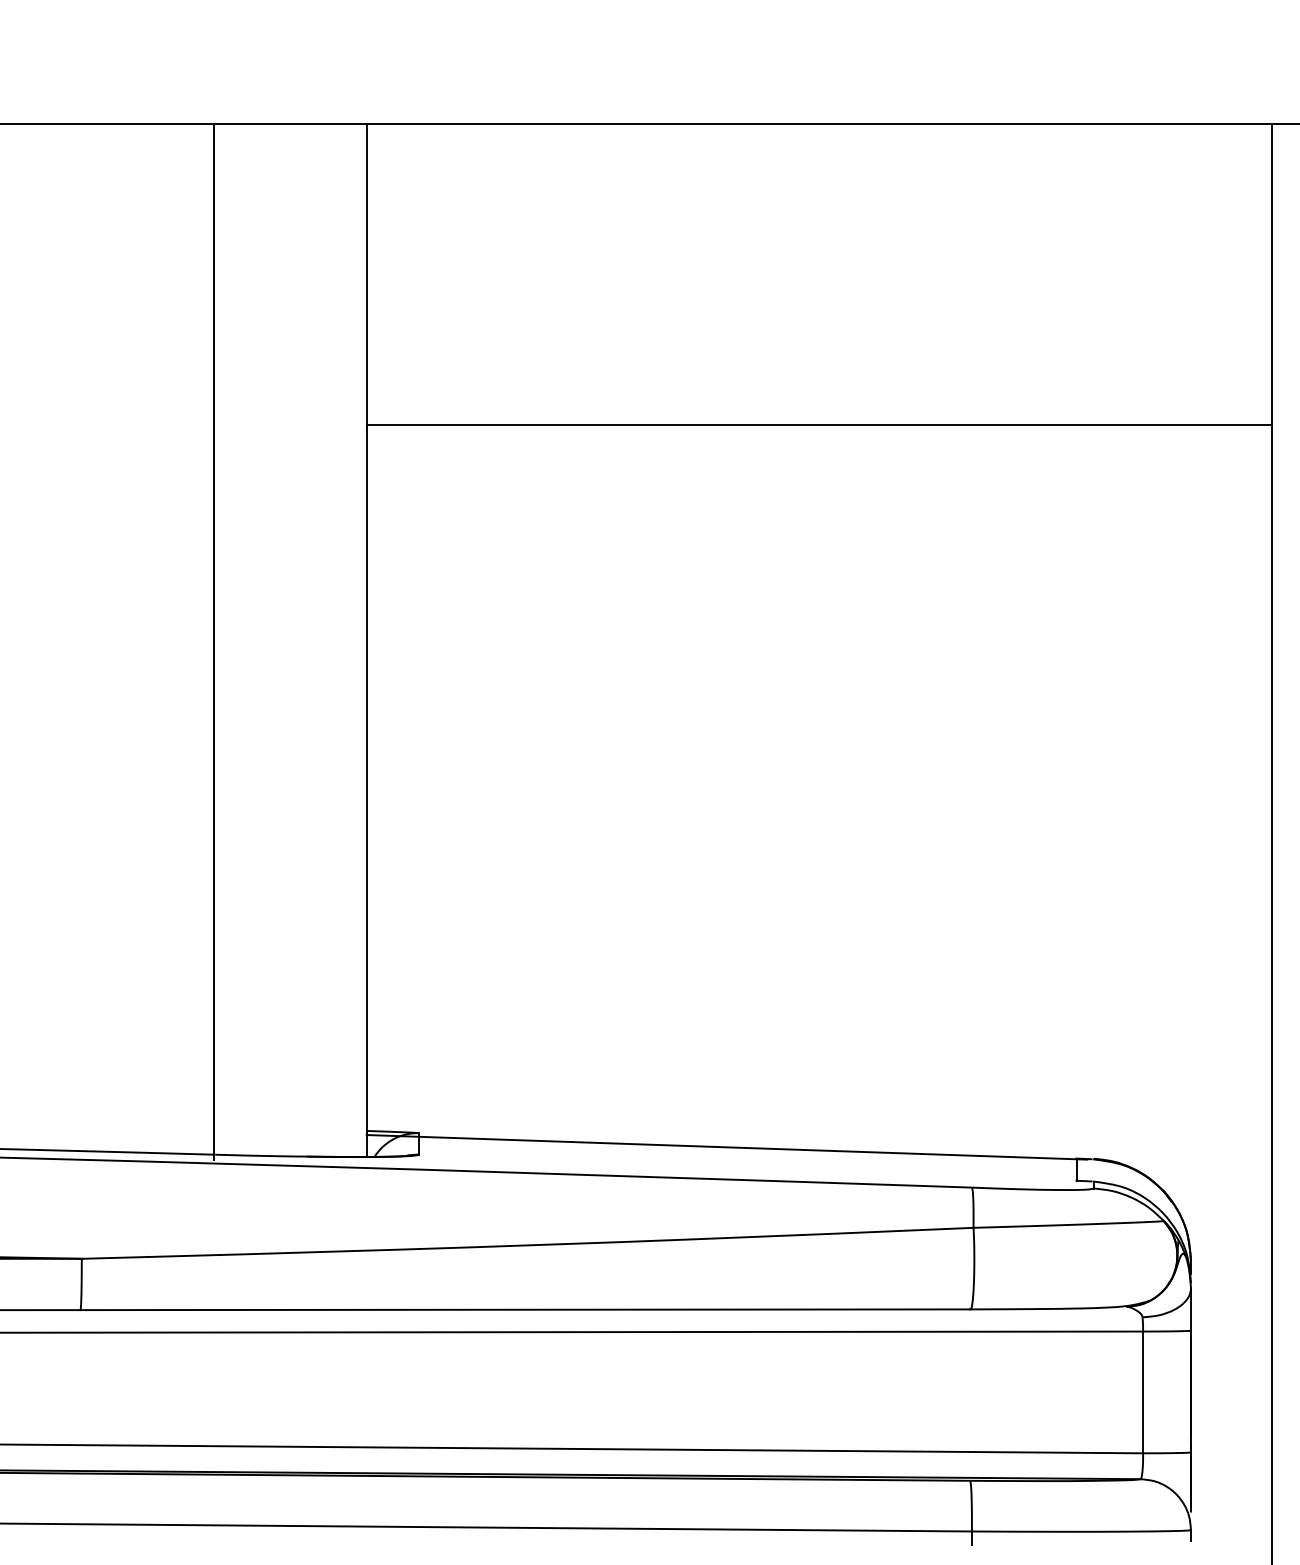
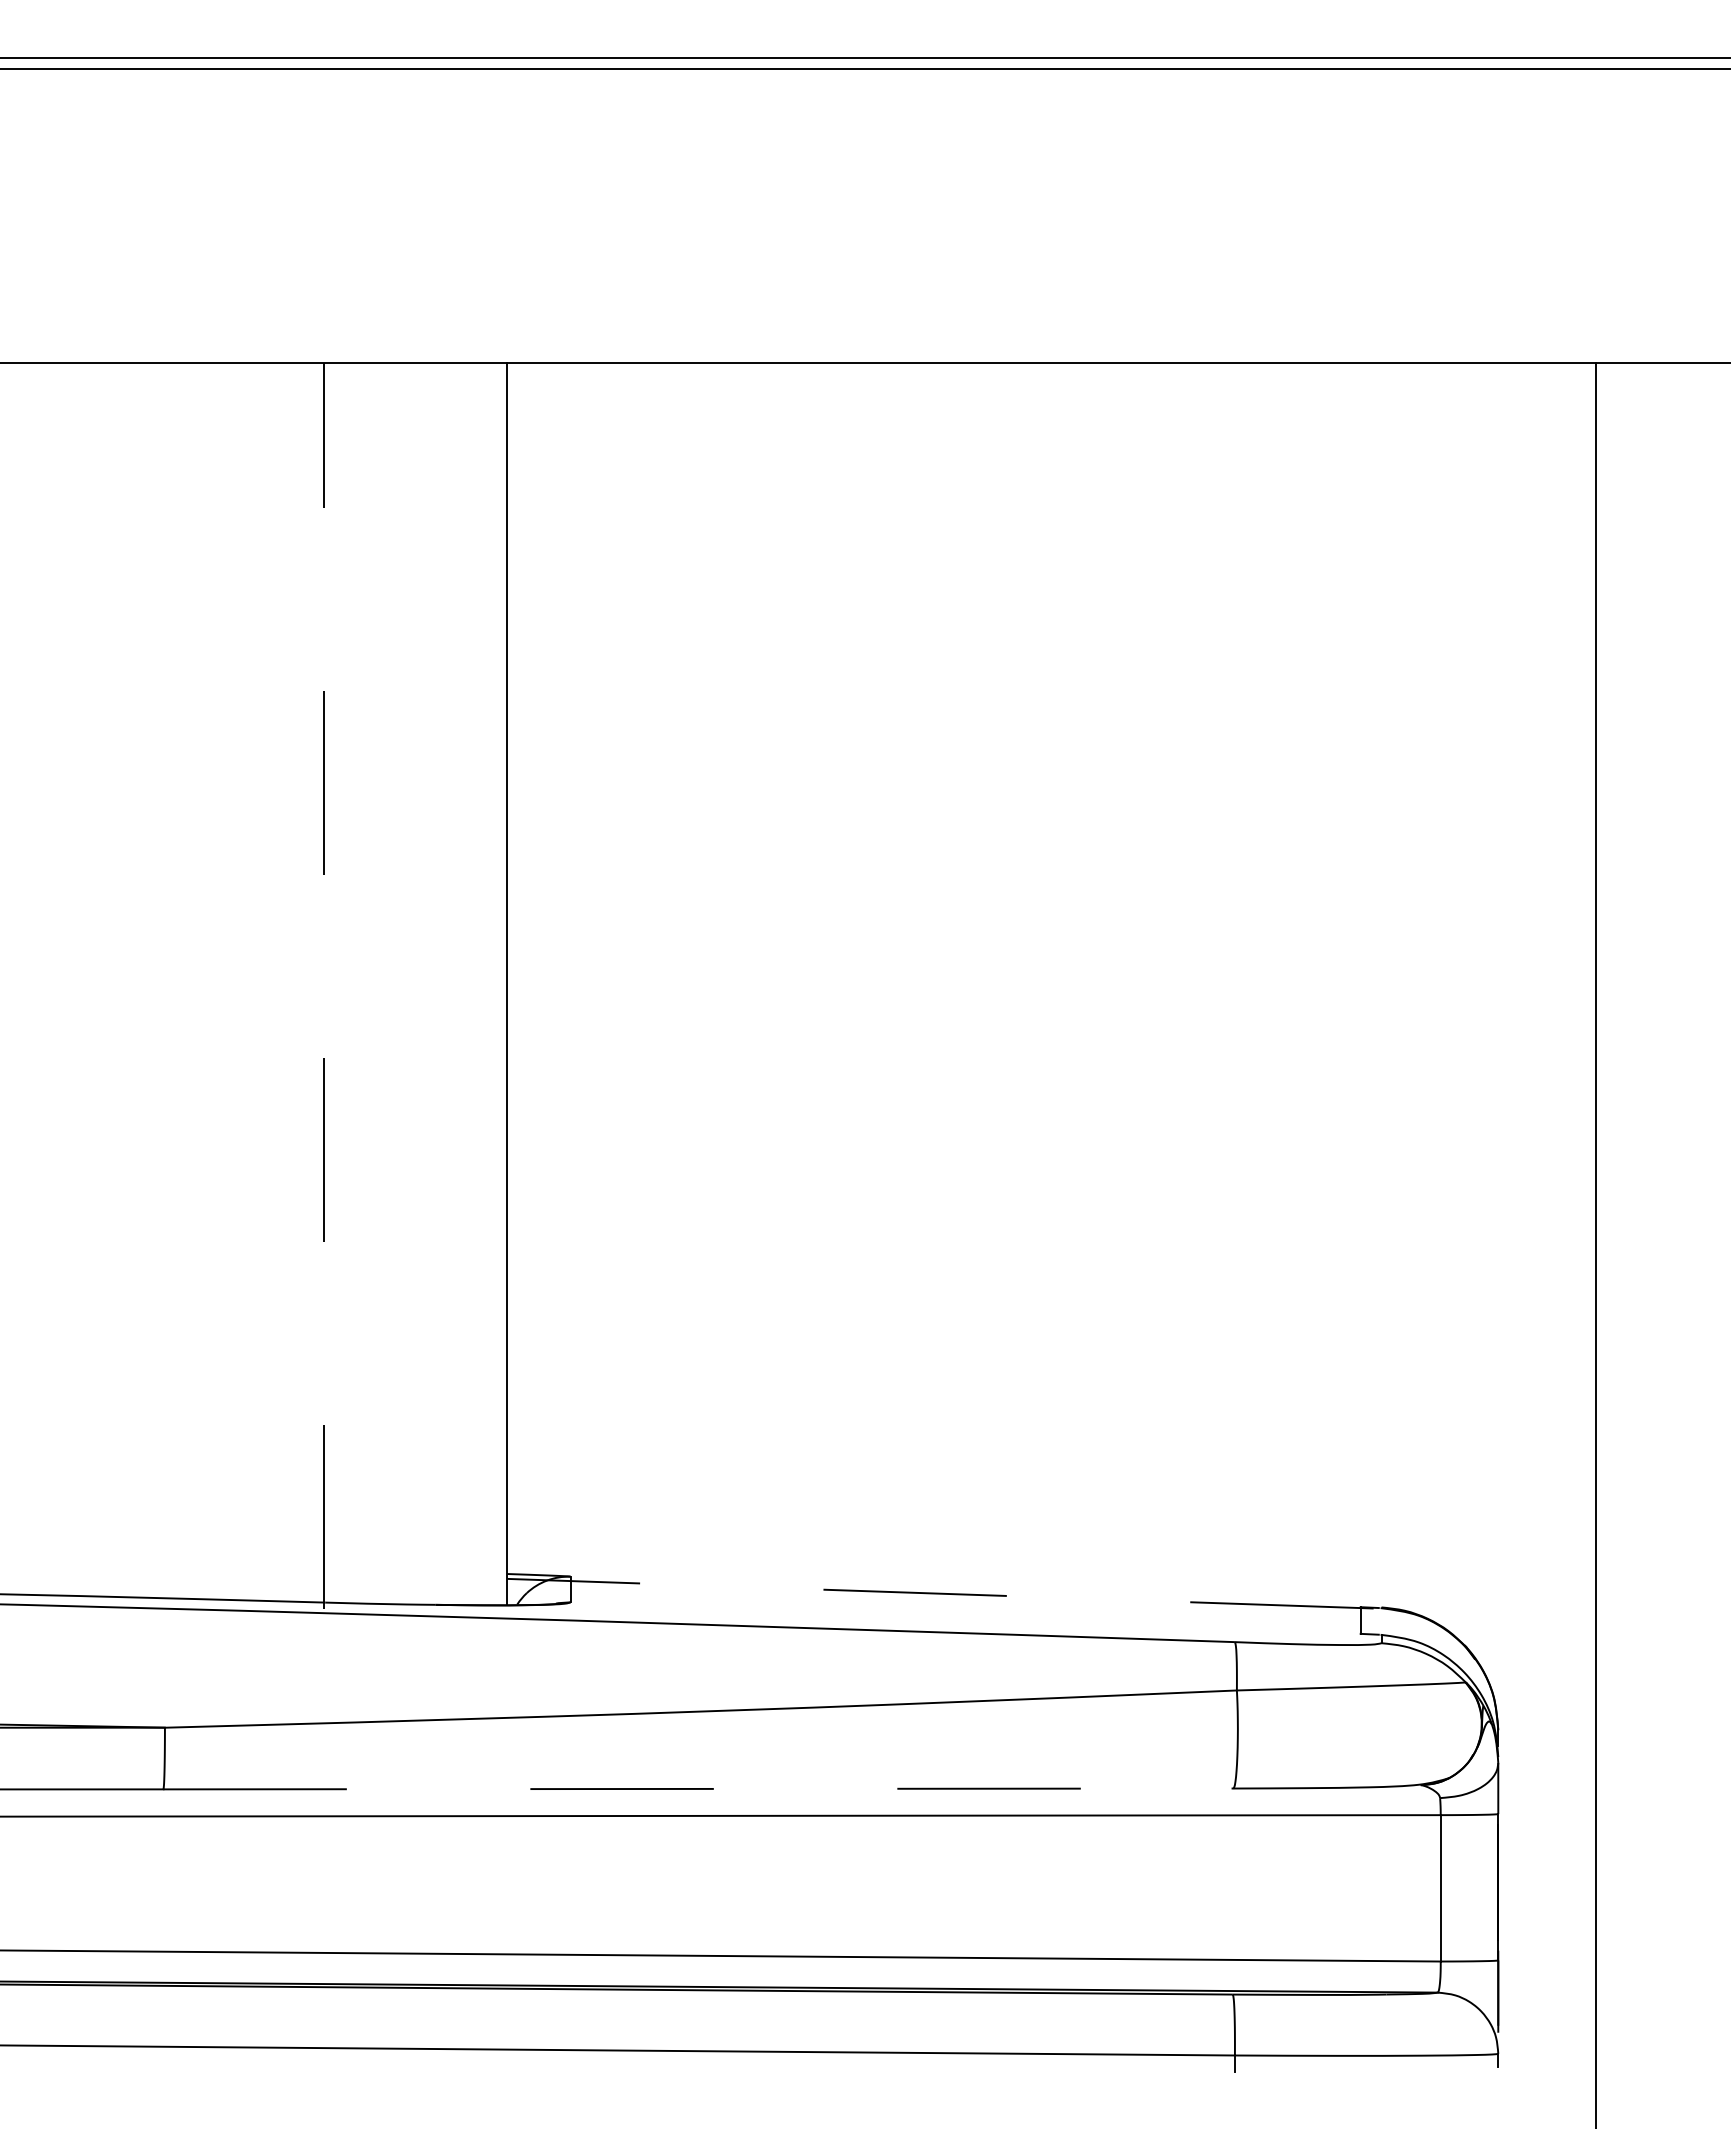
line: (819, 424) -> (1051, 724), removed
line: (213, 642) -> (323, 986), solid -> dashed
line: (726, 1147) -> (940, 1593), solid -> dashed
line: (525, 1309) -> (698, 1788), solid -> dashed

